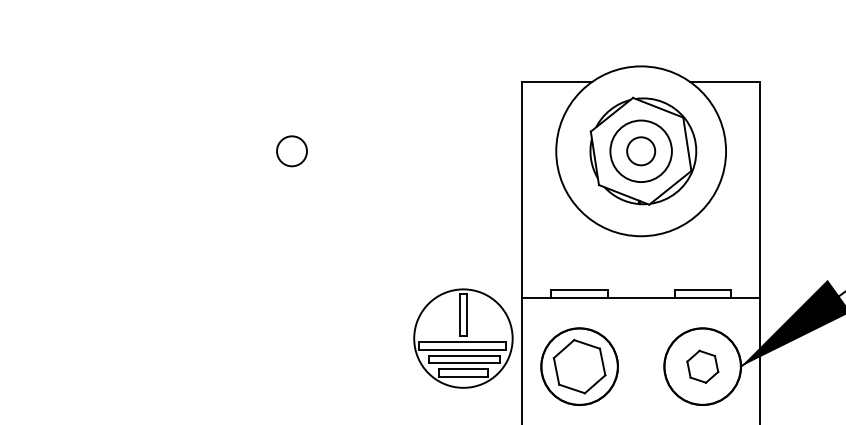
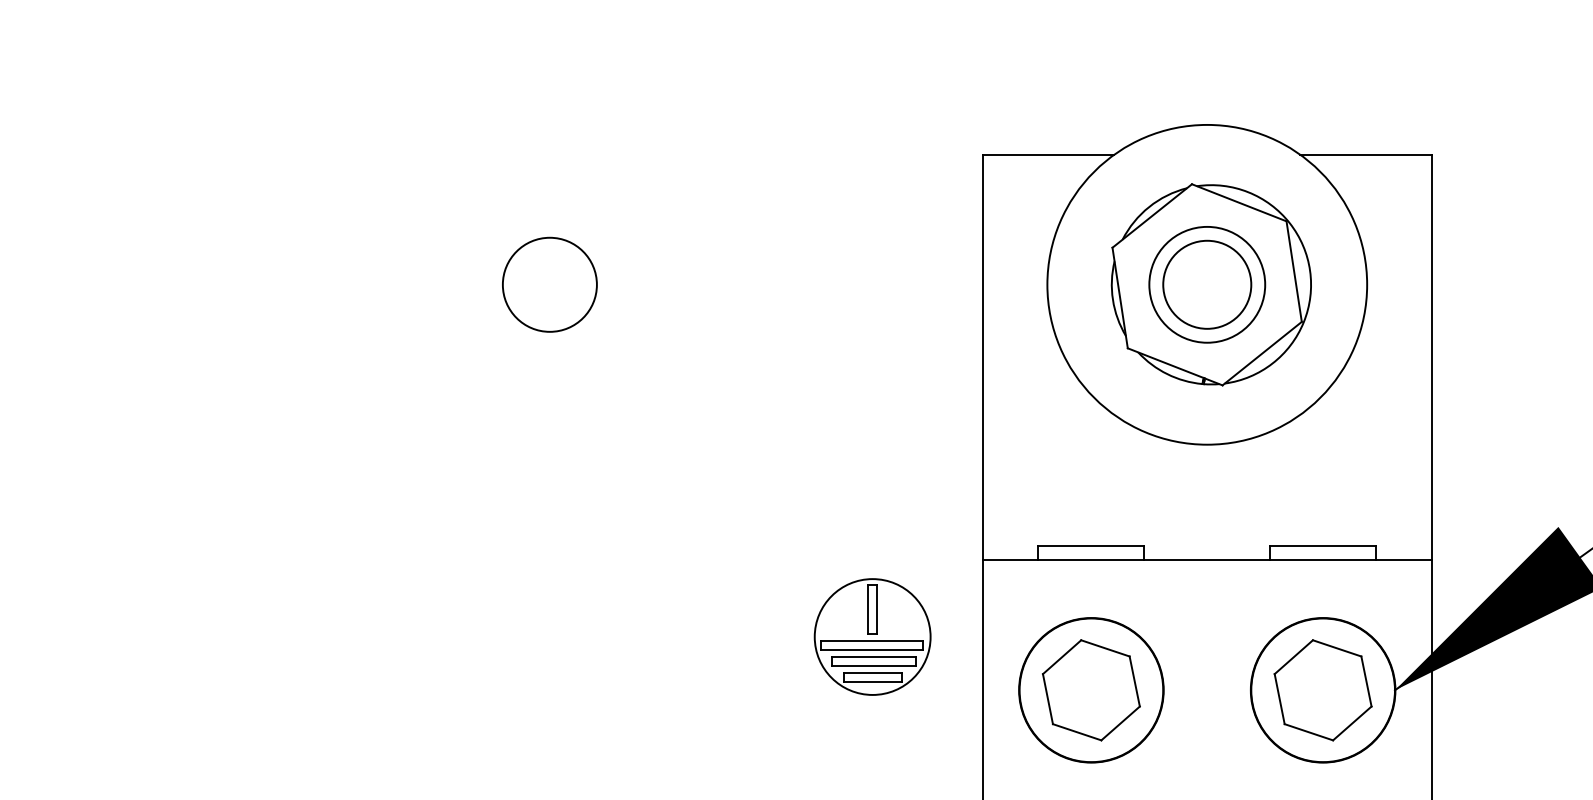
circle: (640, 150) -> (1206, 283), size x1.67
circle: (292, 151) -> (550, 285), size x1.67
part: (463, 337) -> (872, 635), size x0.62
part: (702, 366) -> (1322, 689), size x1.67

